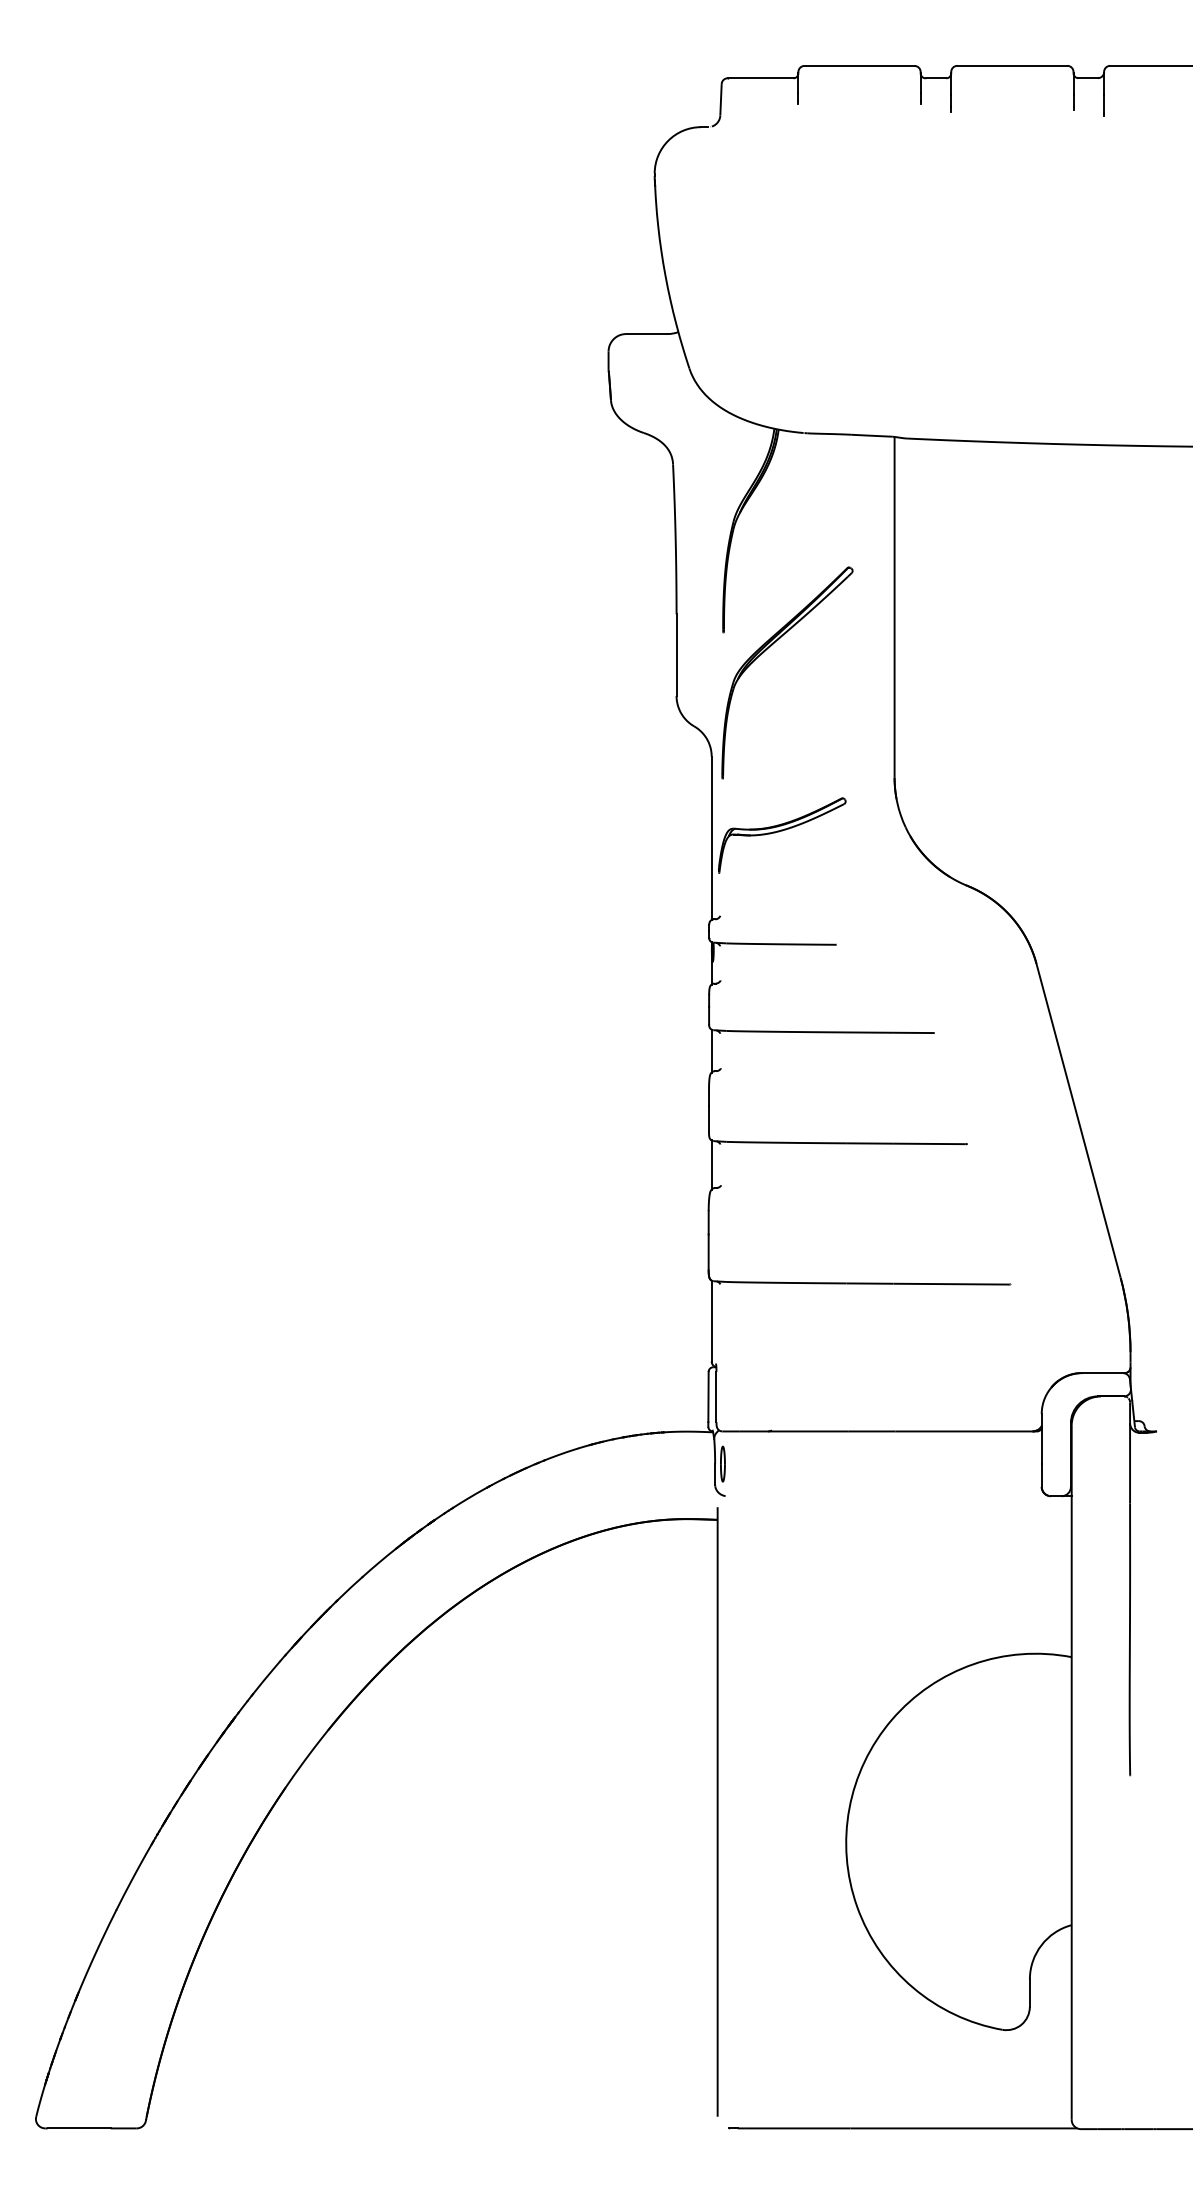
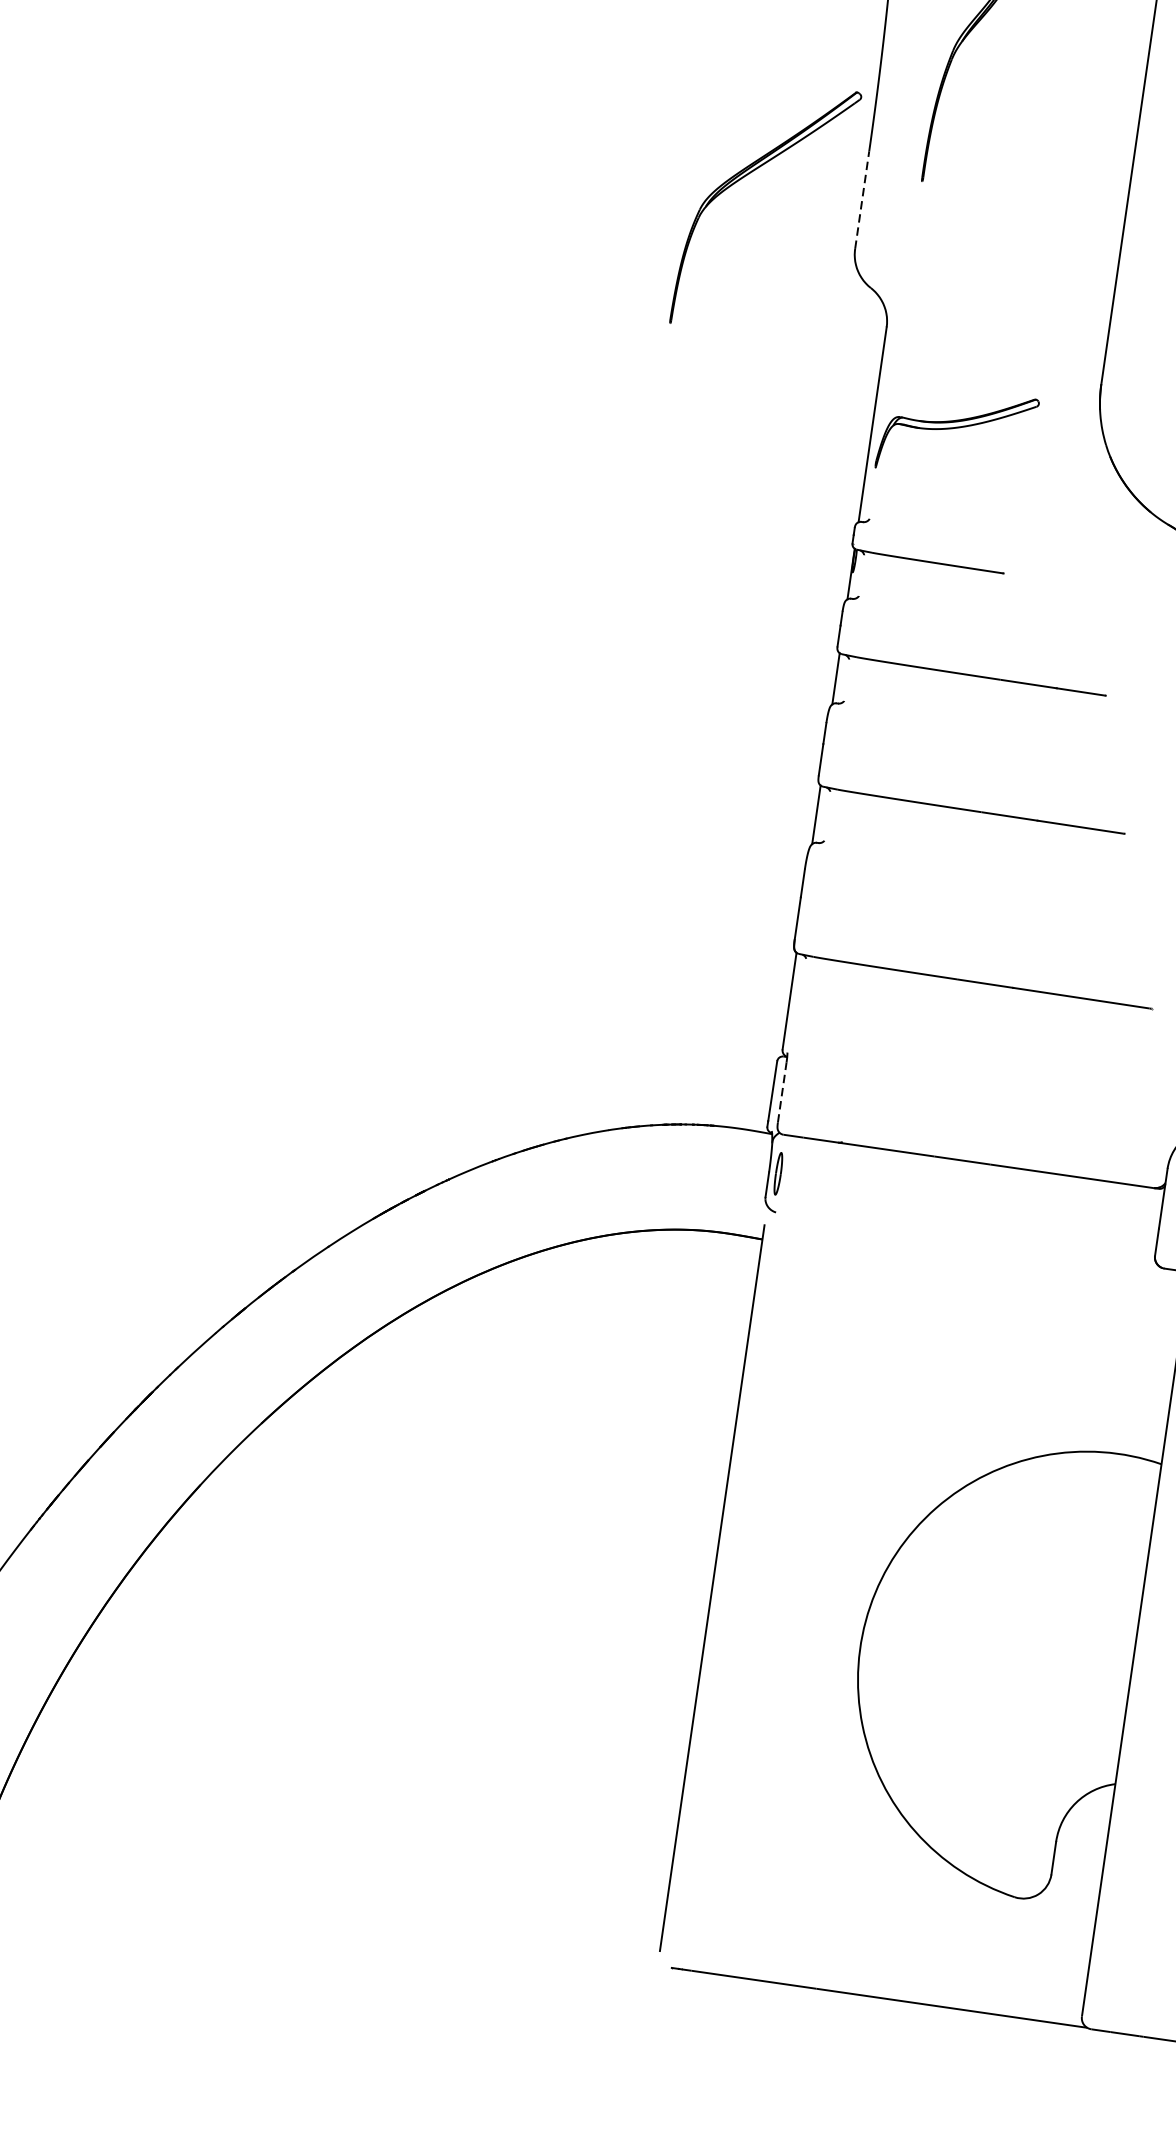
part: (770, 647) -> (750, 174), moved
line: (676, 655) -> (862, 200), solid -> dashed
line: (716, 1396) -> (782, 1091), solid -> dashed

